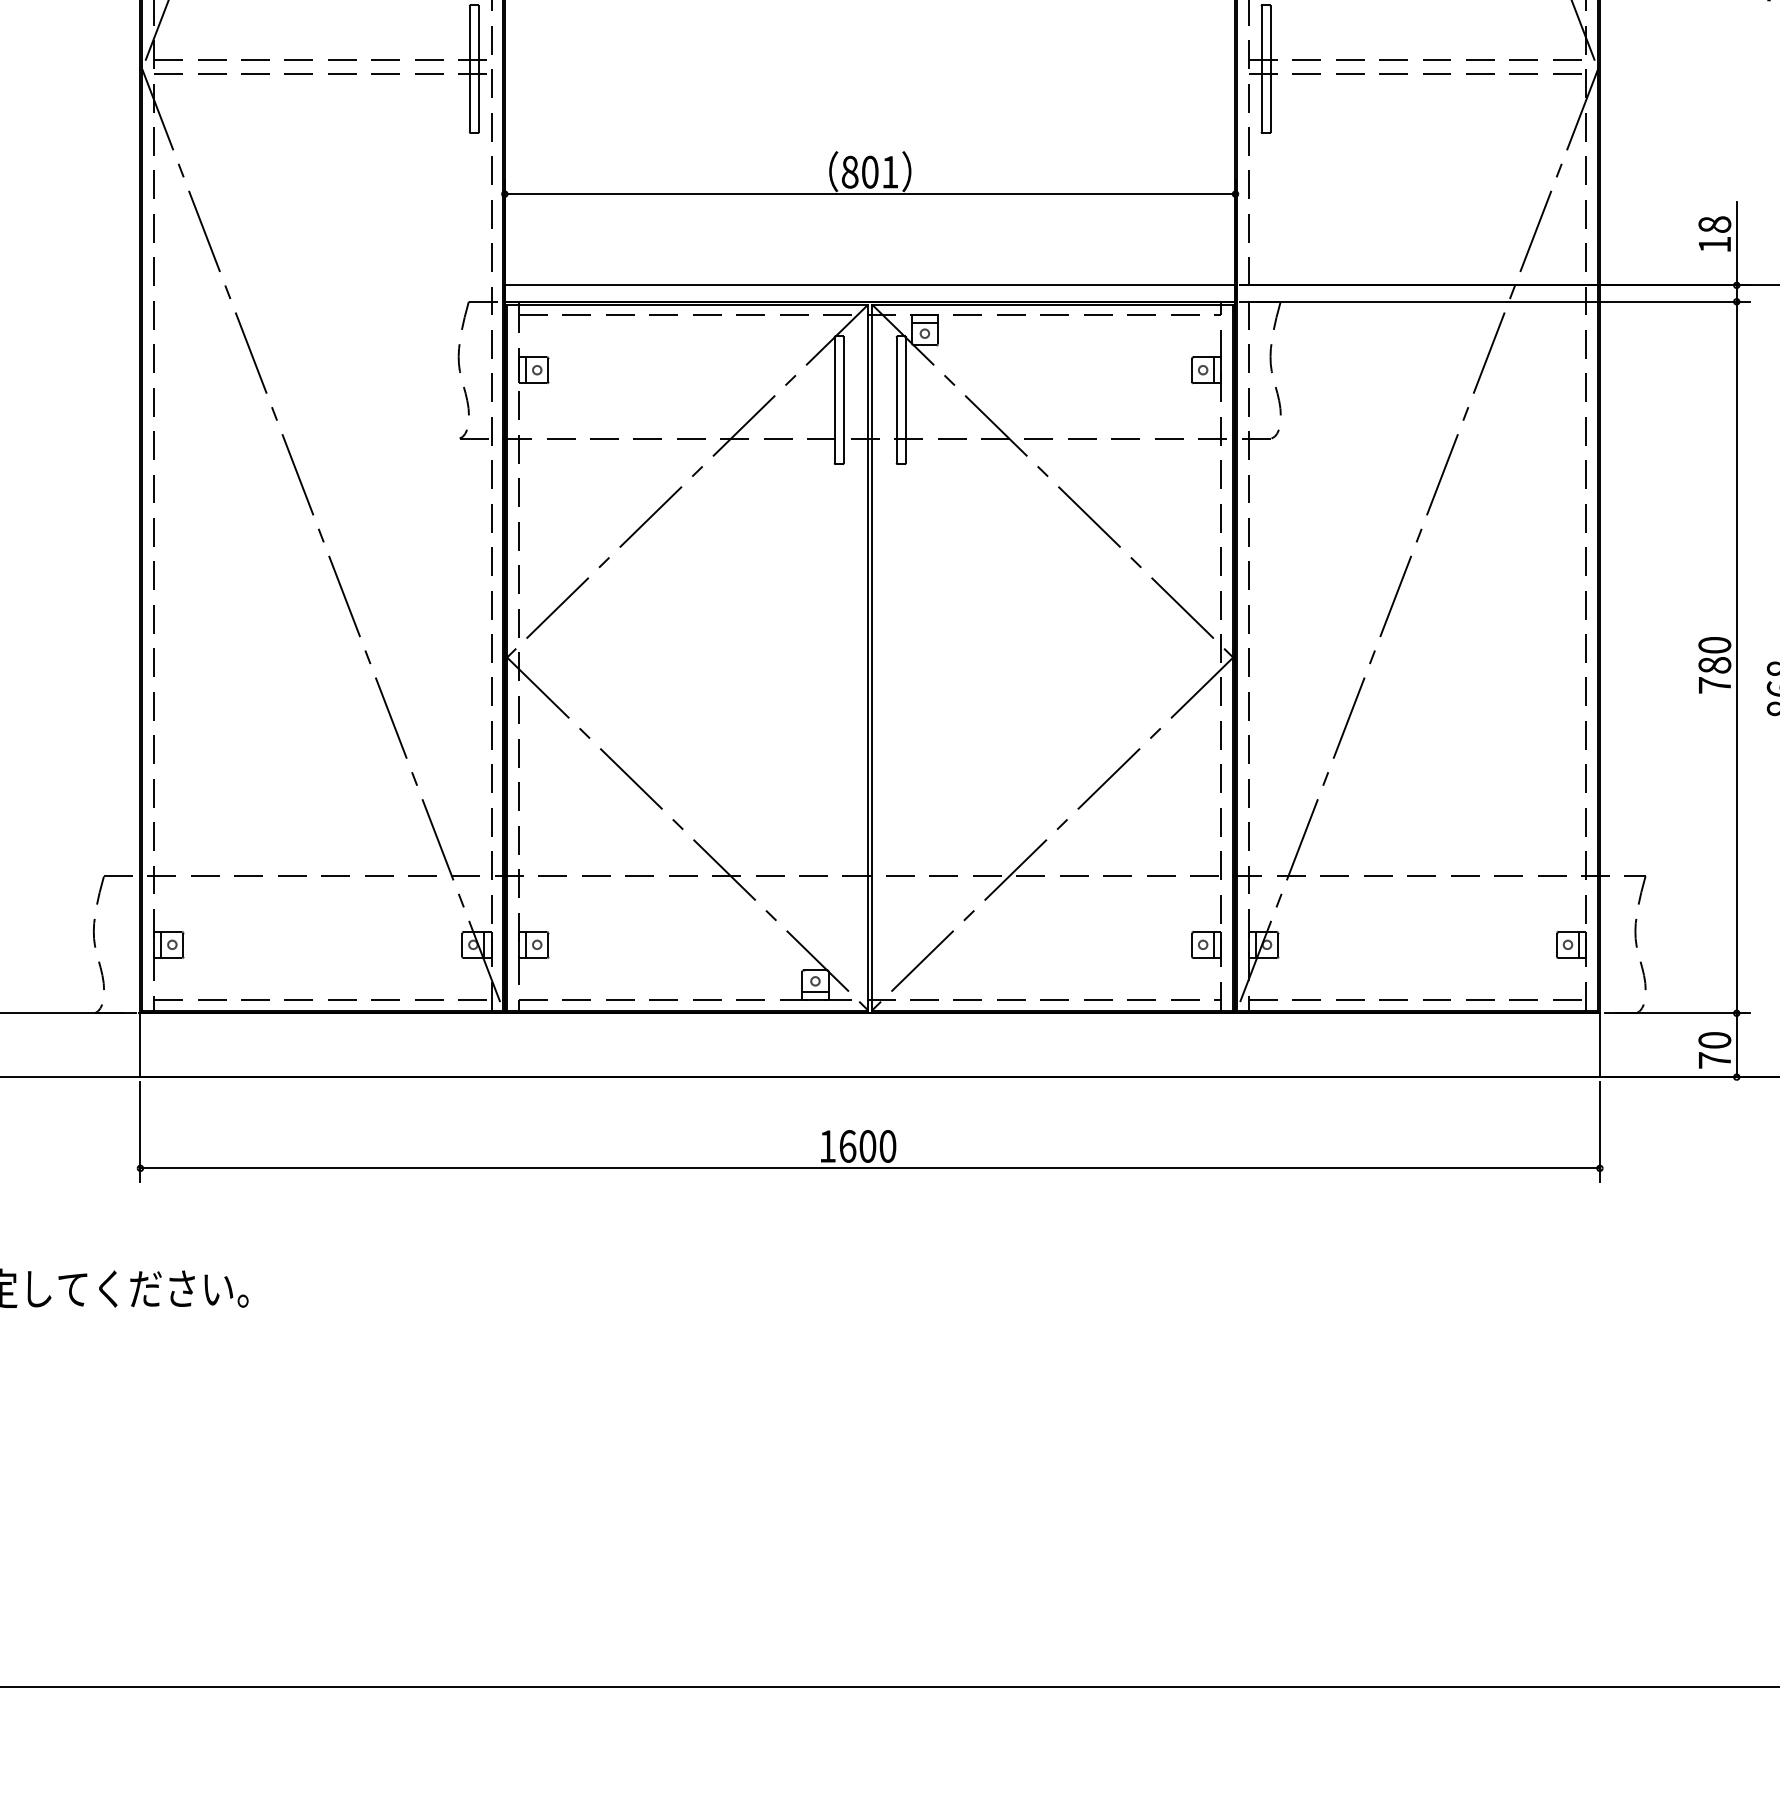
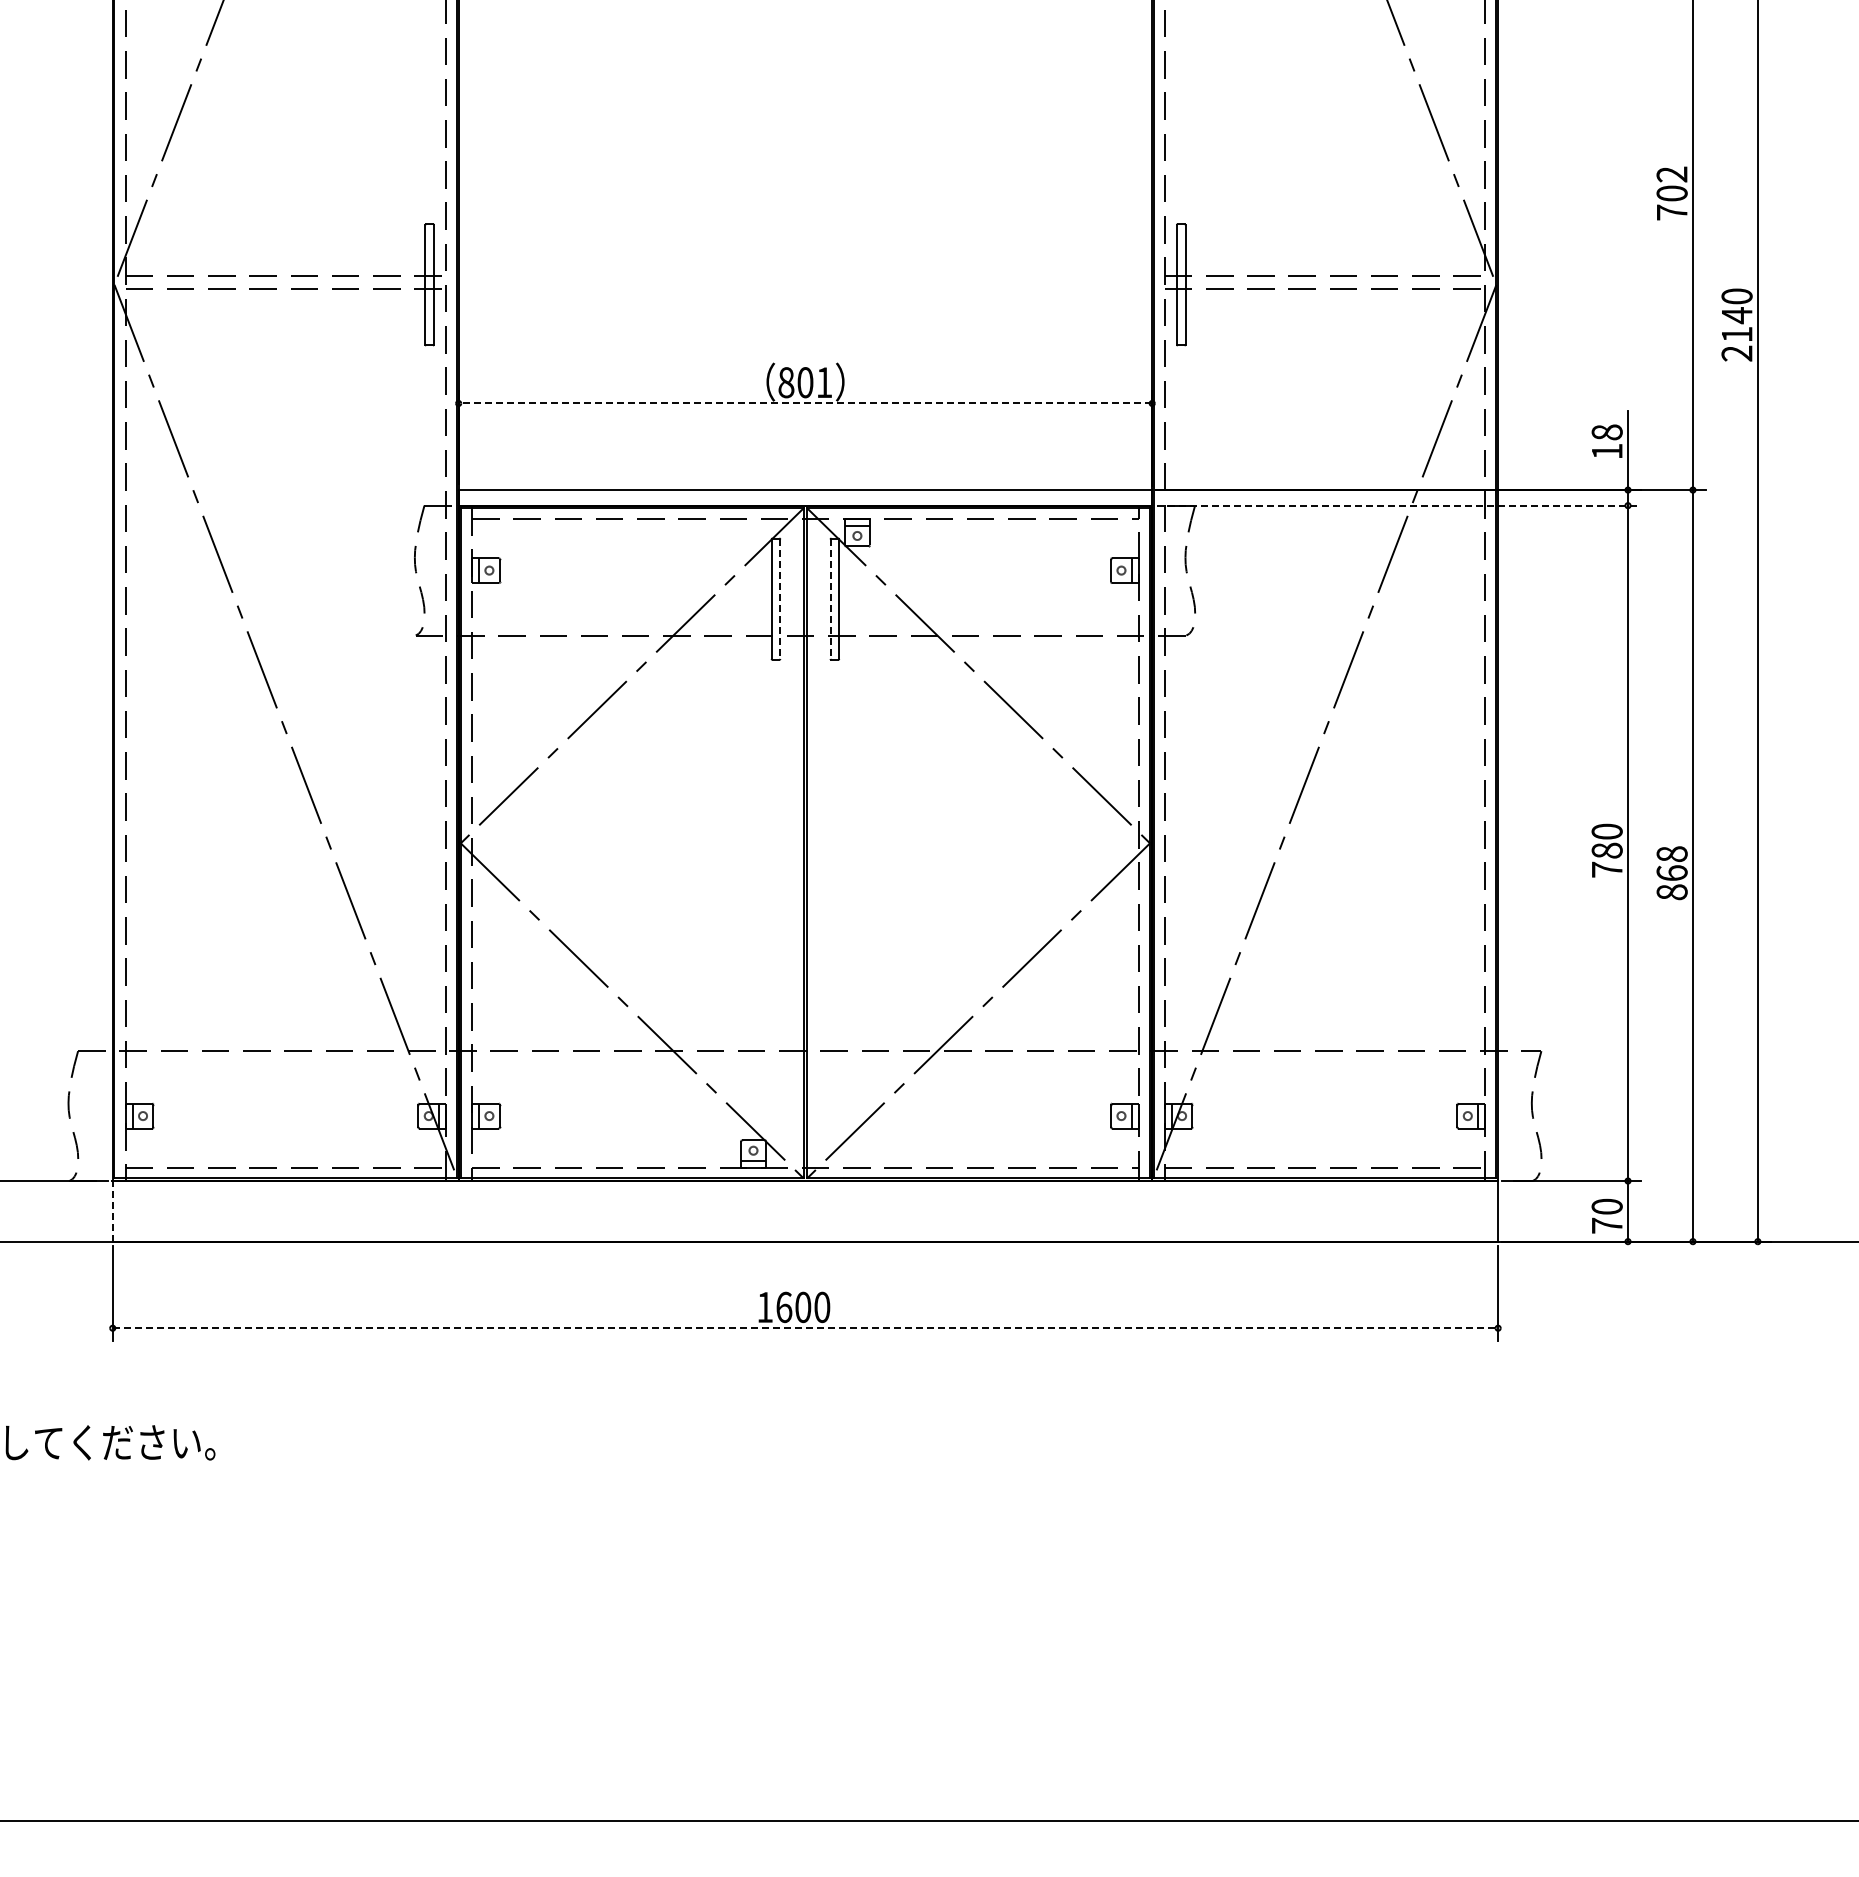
line: (870, 194) -> (805, 403), solid -> dashed
line: (1496, 301) -> (1399, 505), solid -> dashed
line: (843, 400) -> (780, 599), solid -> dashed
line: (896, 400) -> (830, 599), solid -> dashed
line: (140, 1044) -> (112, 1210), solid -> dashed
line: (870, 1168) -> (805, 1328), solid -> dashed

